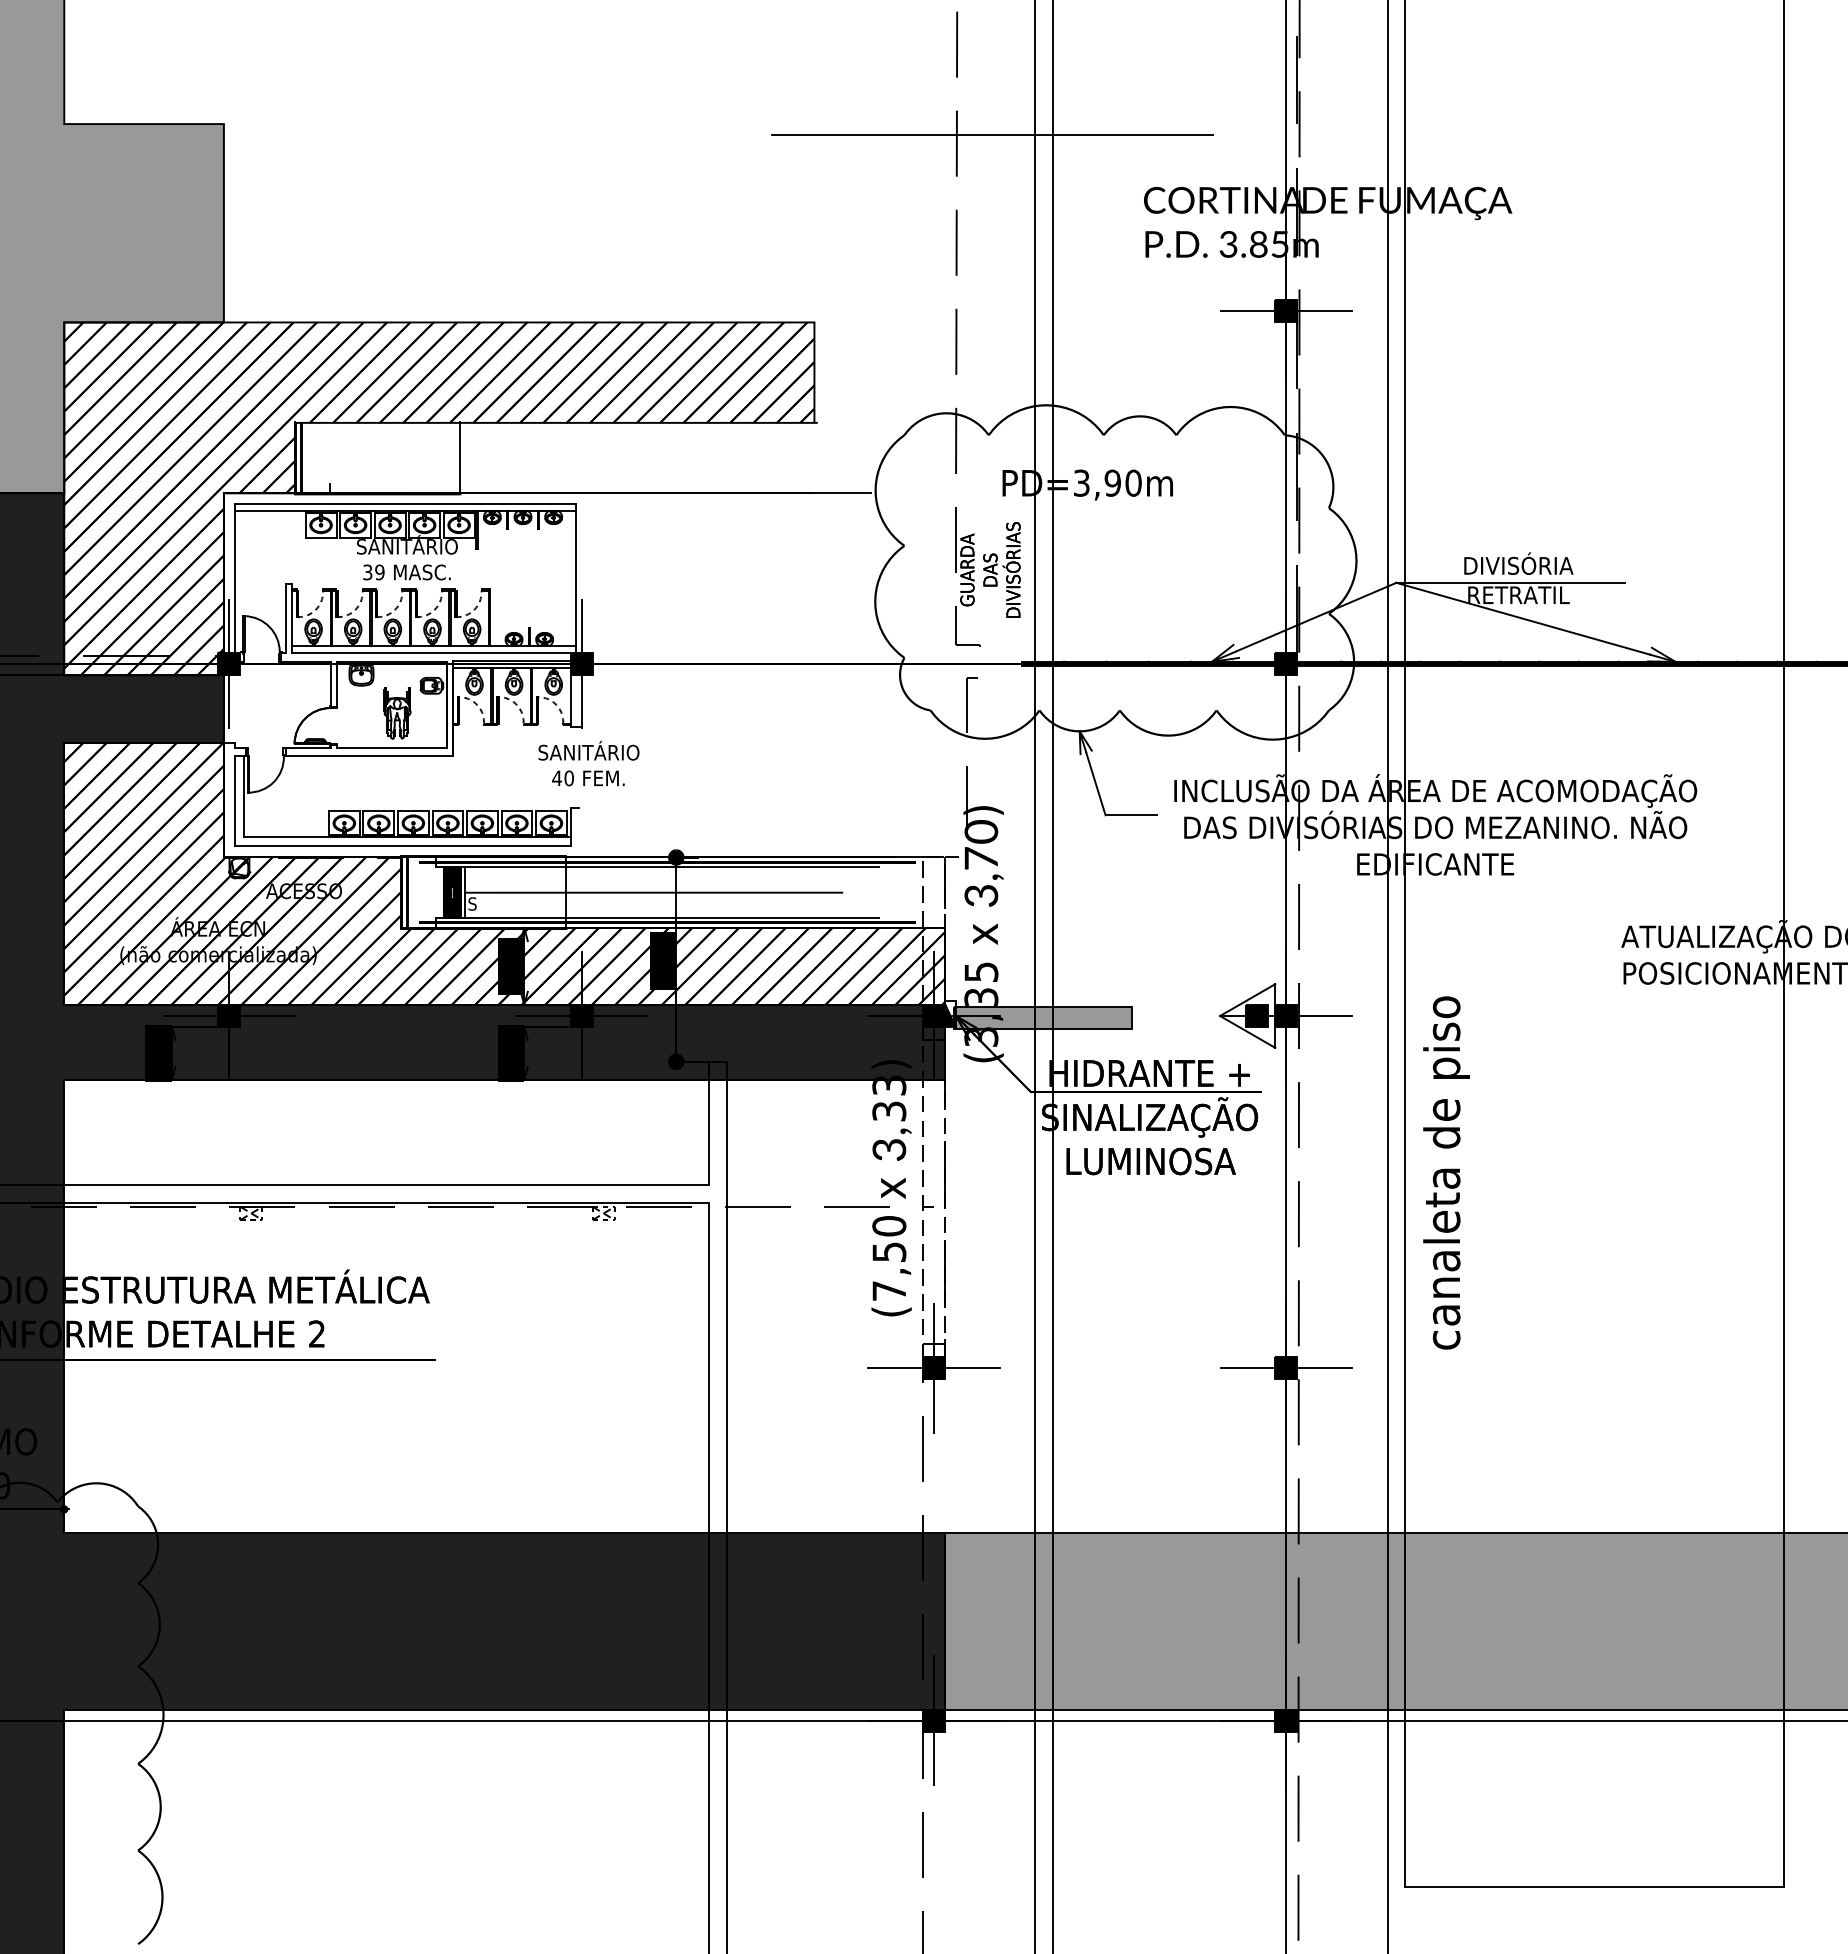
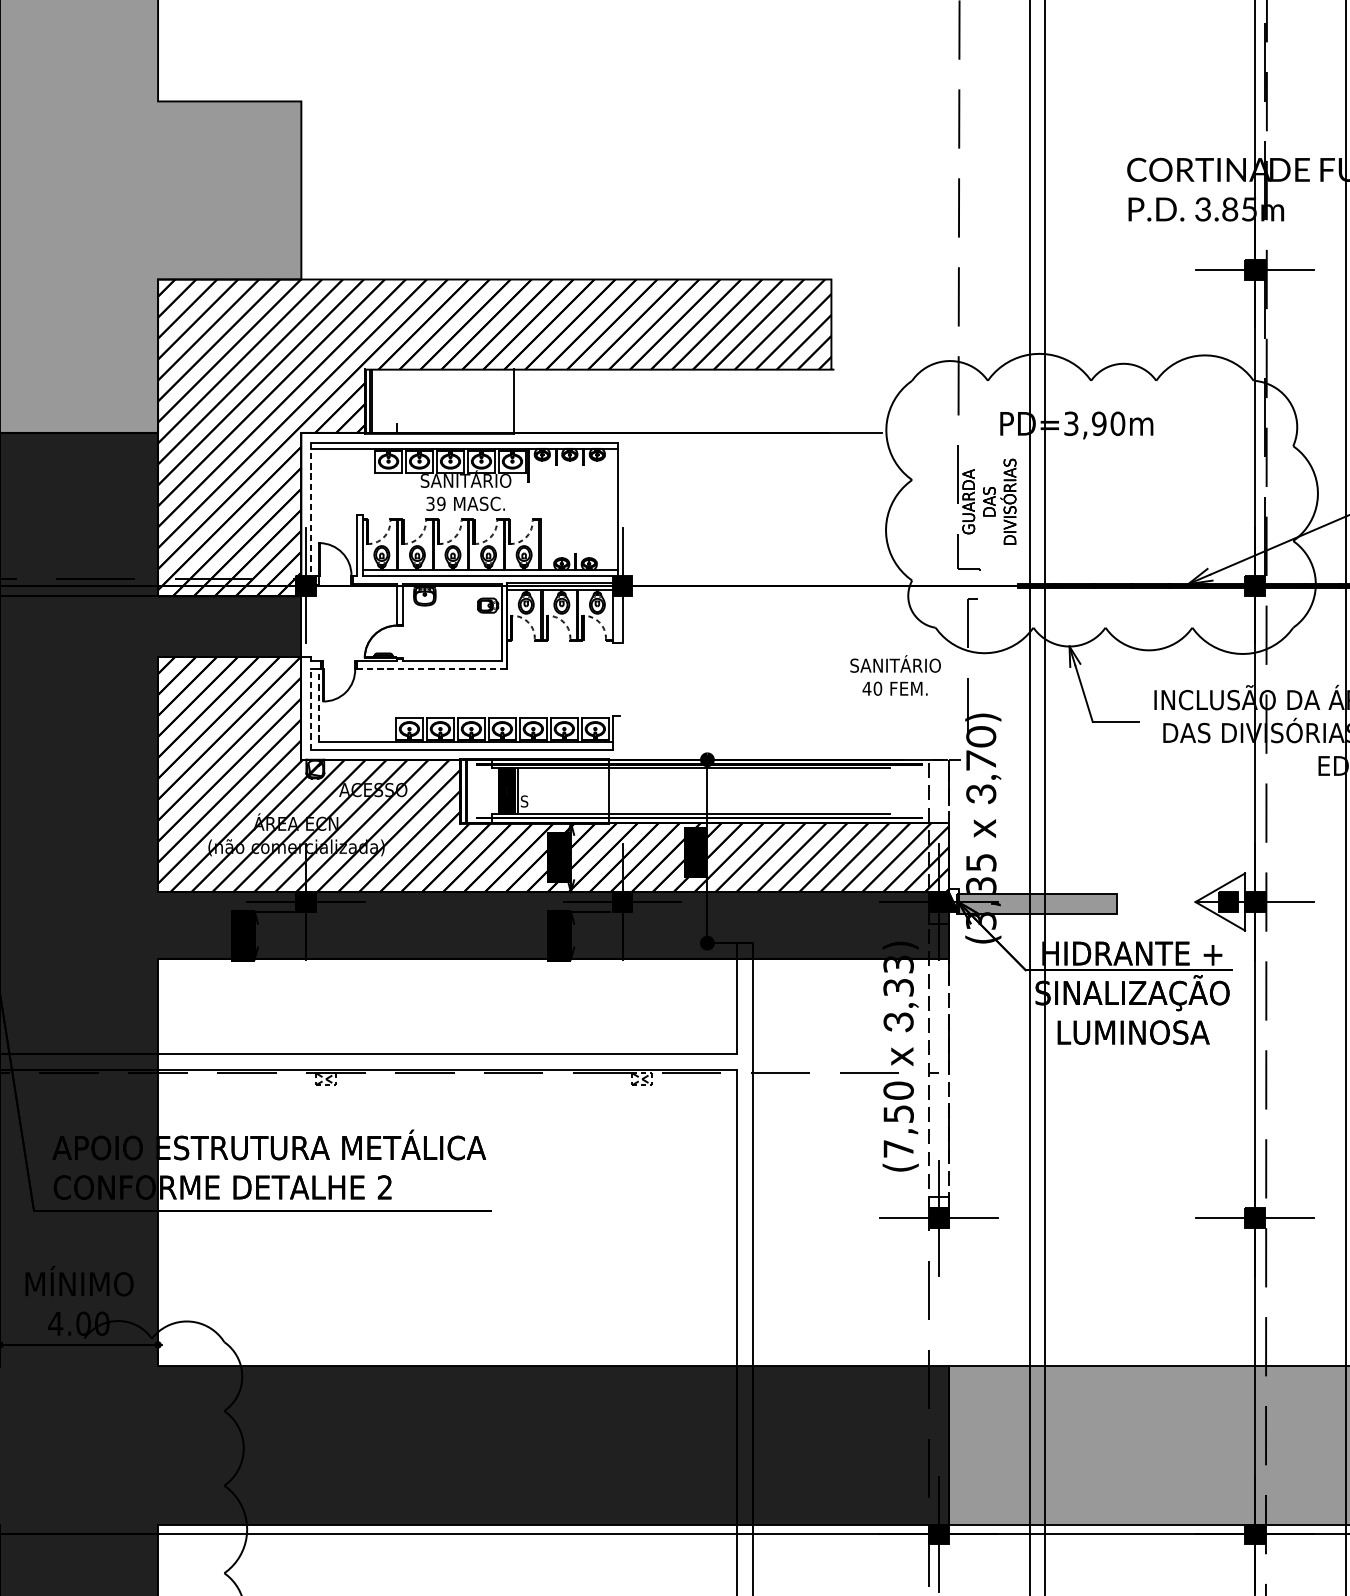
line: (992, 135) -> (991, 111), removed
line: (234, 579) -> (310, 510), solid -> dashed
part: (397, 713) -> (457, 630), removed
line: (369, 756) -> (432, 669), solid -> dashed
text: (588, 763) -> (895, 675), moved
line: (243, 796) -> (318, 705), solid -> dashed
line: (234, 800) -> (310, 708), solid -> dashed
line: (653, 892) -> (686, 791), removed

